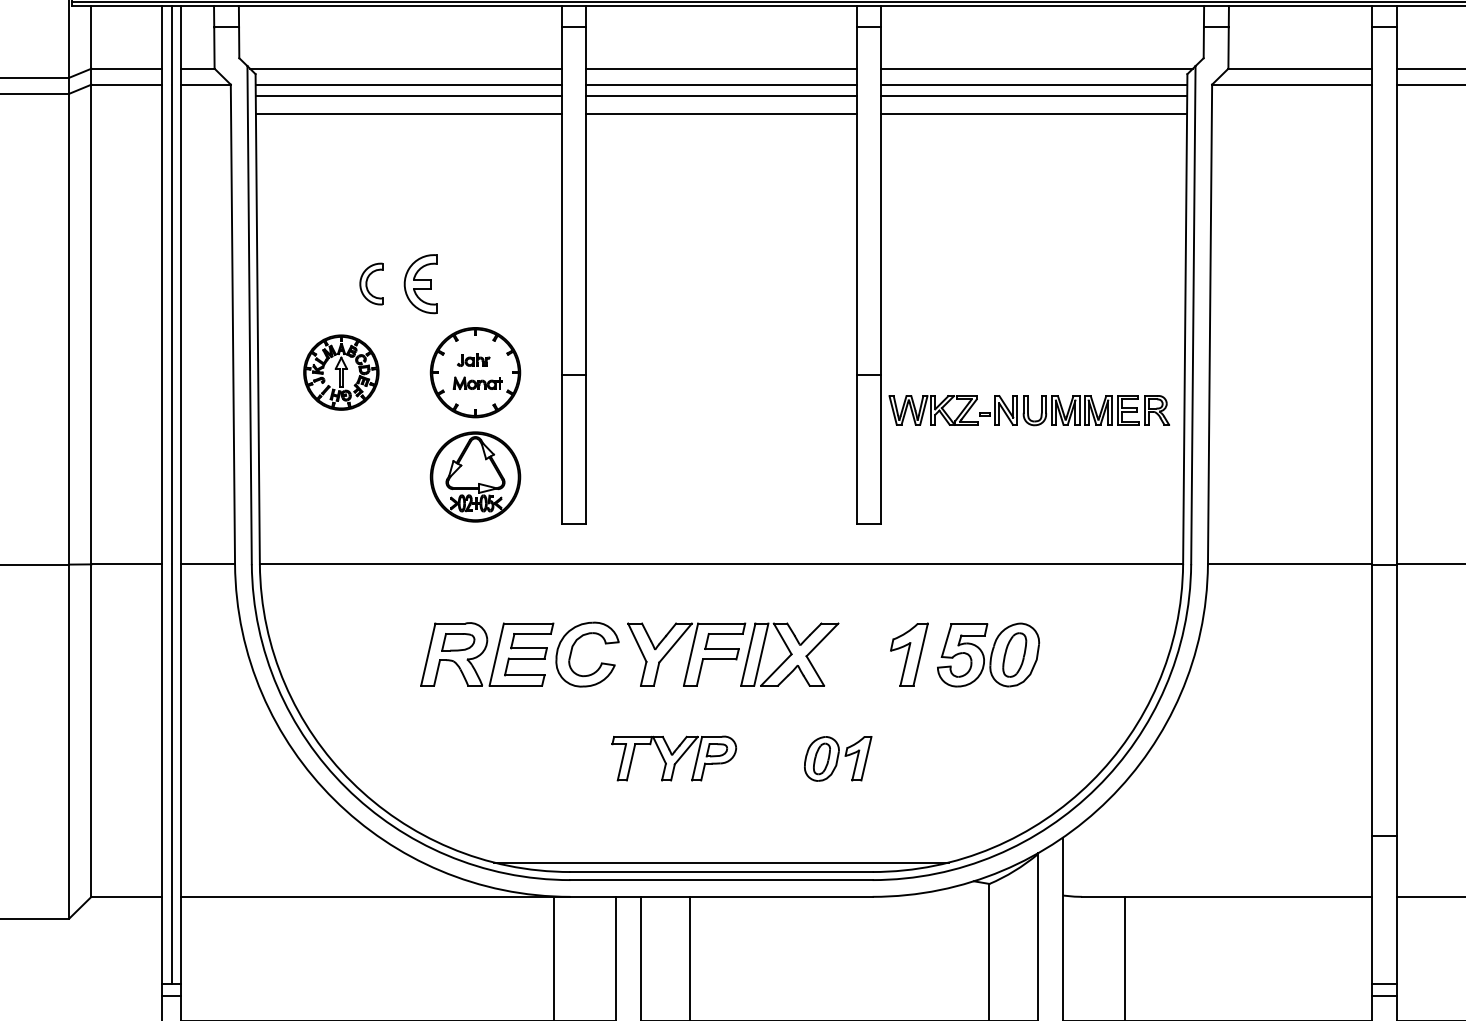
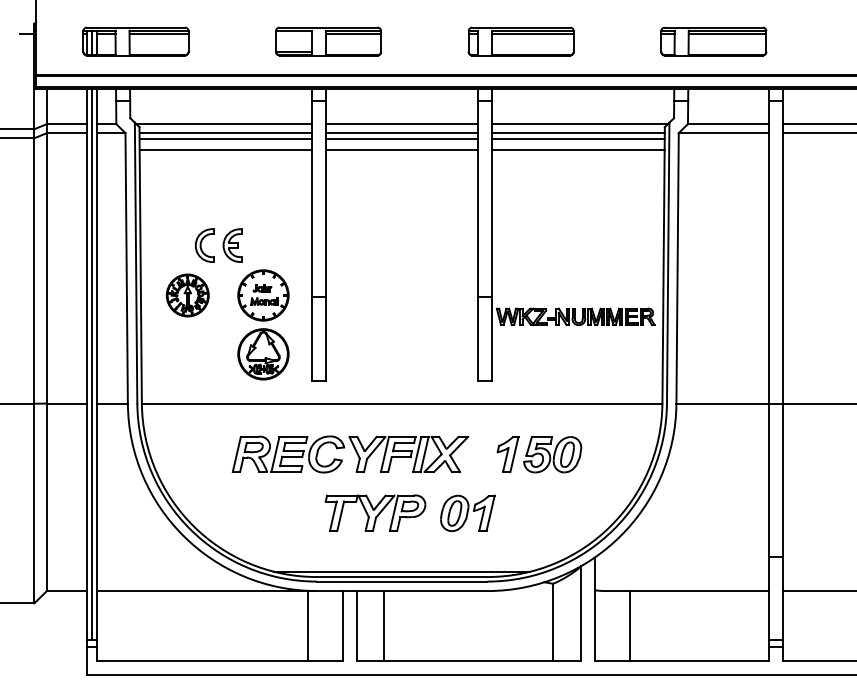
part: (370, 283) -> (204, 245), size x1.43
part: (674, 757) -> (375, 512), size x1.43
part: (837, 757) -> (467, 512), size x1.43

